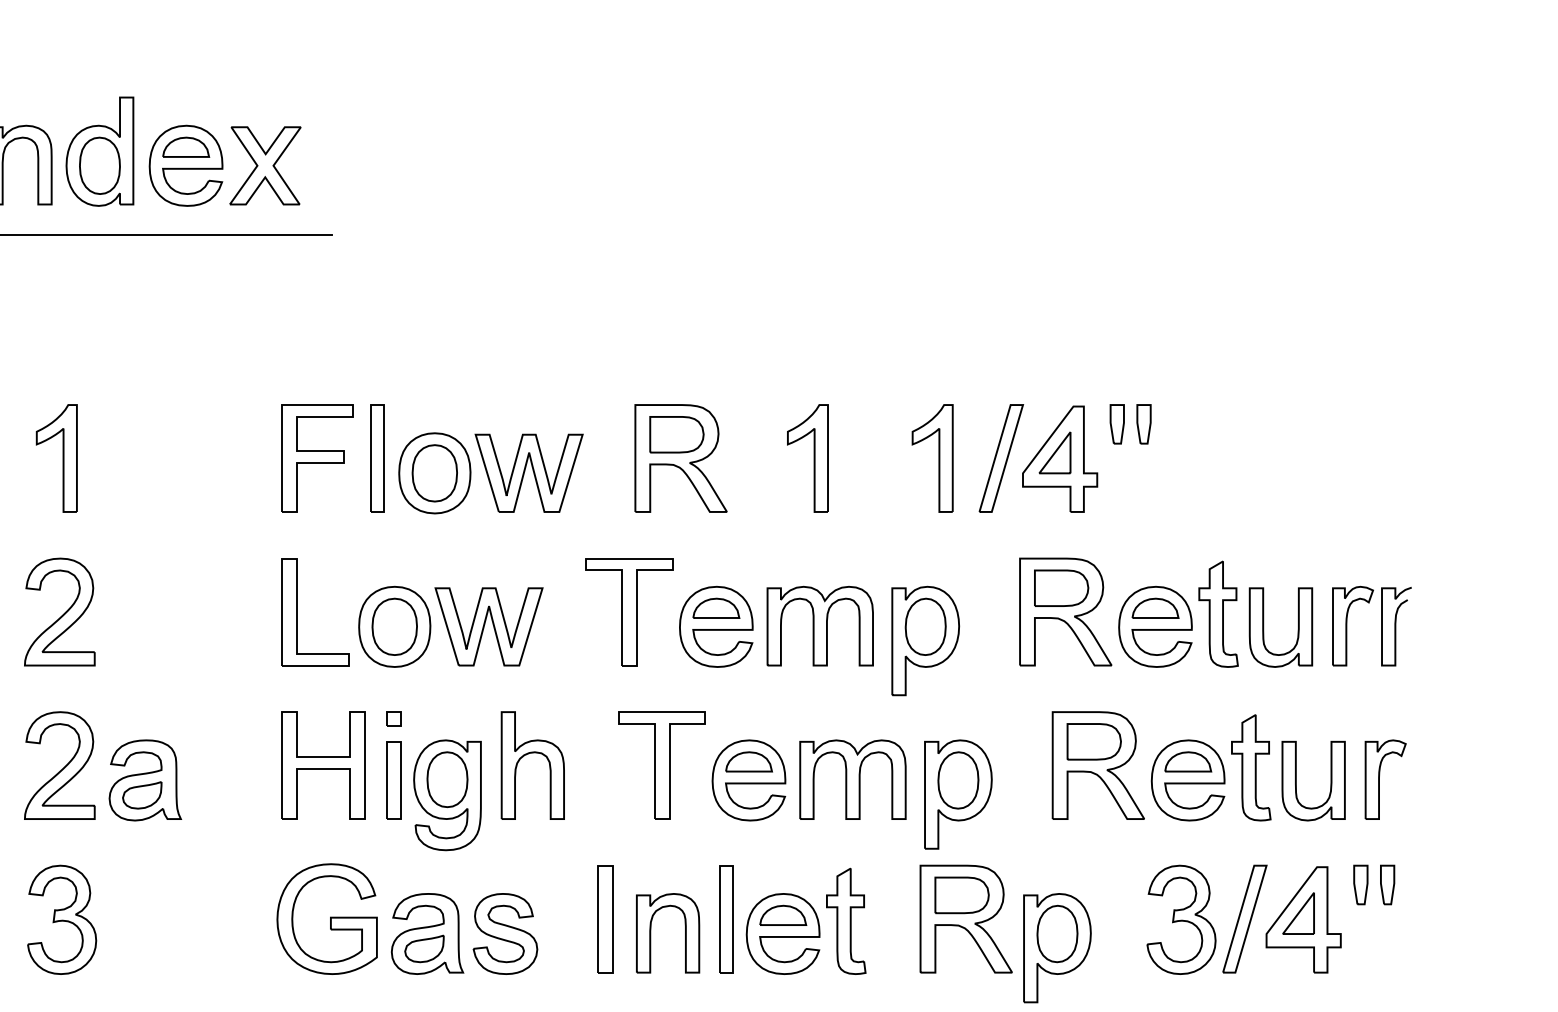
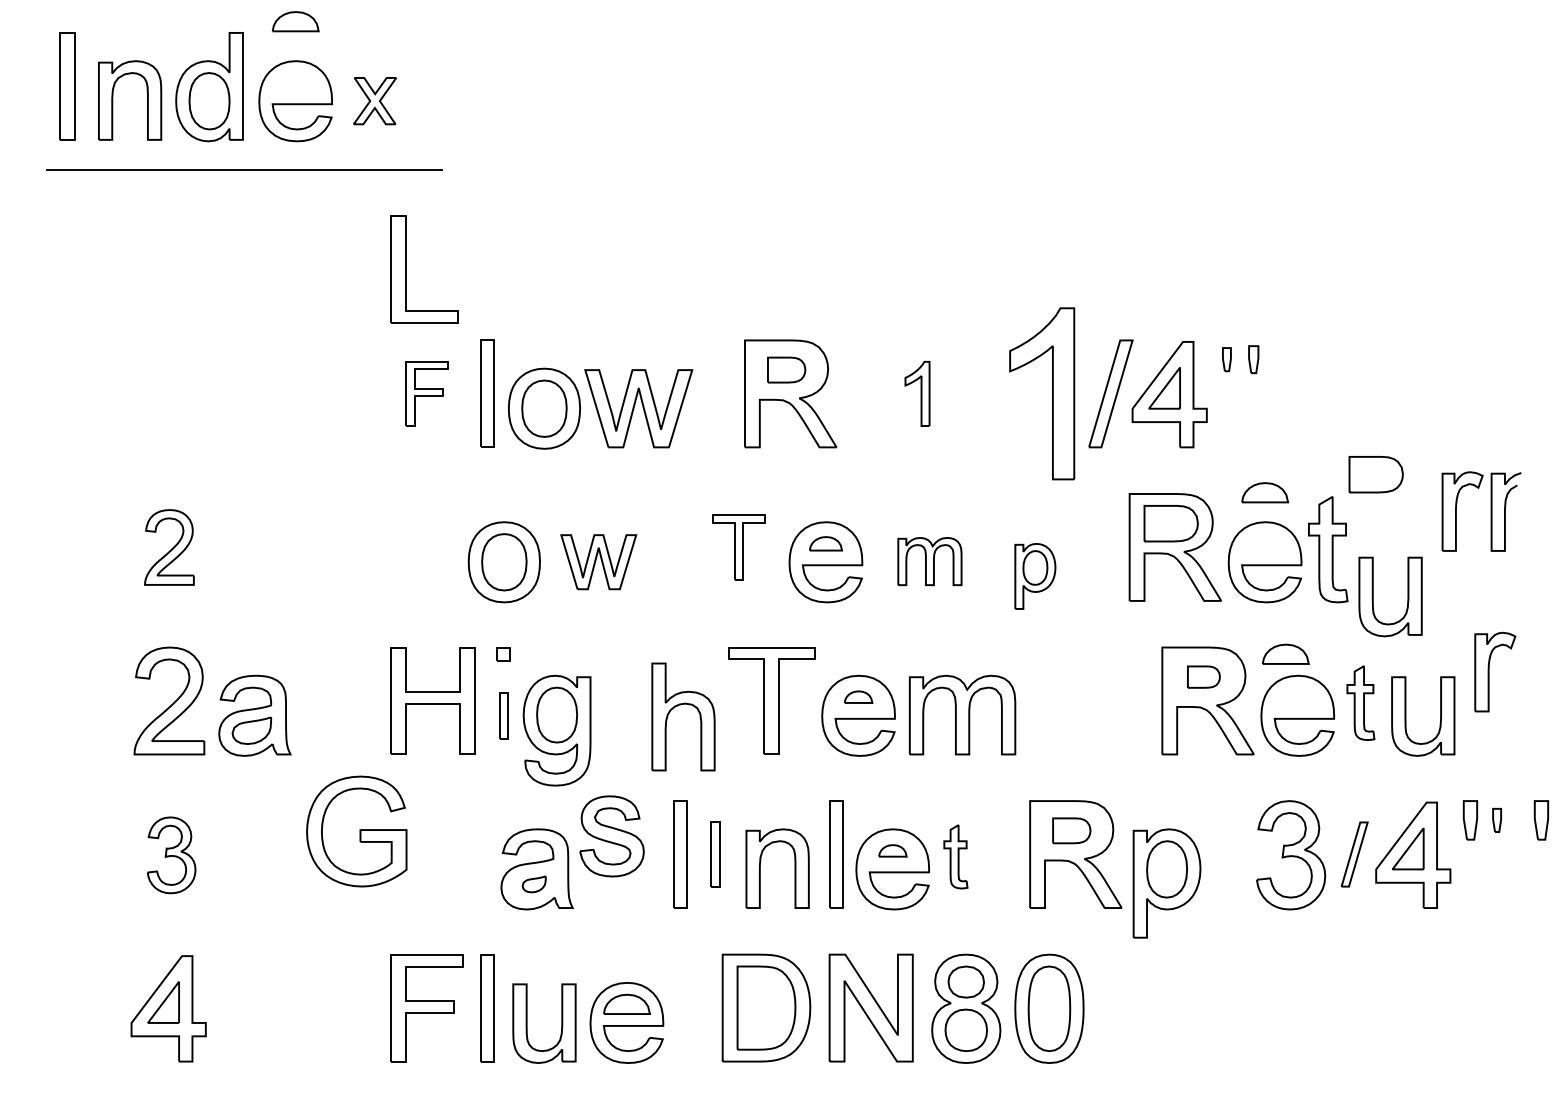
part: (185, 147) -> (295, 21), moved
part: (264, 165) -> (374, 100), size x0.6
part: (1116, 424) -> (1226, 359), size x0.6
part: (1143, 424) -> (1253, 359), size x0.7
part: (676, 434) -> (786, 369), size x0.7
part: (56, 458) -> (166, 393), removed
part: (316, 458) -> (426, 393), size x0.6
part: (807, 458) -> (917, 393), size x0.6
part: (932, 458) -> (1042, 393), size x1.6
part: (1265, 539) -> (1375, 474), added
part: (715, 608) -> (825, 543), size x0.7
part: (1155, 608) -> (1265, 492), moved
part: (59, 612) -> (169, 547), size x0.7
part: (296, 612) -> (406, 269), moved
part: (628, 612) -> (738, 547), size x0.6
part: (488, 626) -> (598, 561), size x0.7
part: (819, 626) -> (929, 561), size x0.6
part: (1380, 626) -> (1490, 511), moved
part: (1263, 627) -> (1373, 596), moved
part: (925, 641) -> (1035, 576), size x0.6
part: (1093, 741) -> (1203, 676), size x0.6
part: (530, 754) -> (681, 705), moved
part: (748, 761) -> (858, 696), size x0.6
part: (1187, 761) -> (1285, 653), moved
part: (1250, 767) -> (1360, 702), size x0.7
part: (1385, 779) -> (1495, 671), moved
part: (393, 780) -> (503, 715), size x0.6
part: (957, 794) -> (1067, 729), removed
part: (1386, 885) -> (1496, 820), size x0.6
part: (1431, 885) -> (1541, 820), added
part: (961, 895) -> (1071, 830), size x0.7
part: (782, 915) -> (892, 850), size x0.6
part: (326, 919) -> (356, 831), moved
part: (570, 919) -> (680, 854), added
part: (605, 919) -> (715, 854), size x0.6
part: (1244, 919) -> (1354, 854), size x0.6
part: (61, 920) -> (171, 855), size x0.7
part: (845, 921) -> (955, 856), size x0.6
part: (504, 934) -> (611, 836), moved
part: (424, 949) -> (534, 884), size x0.6

